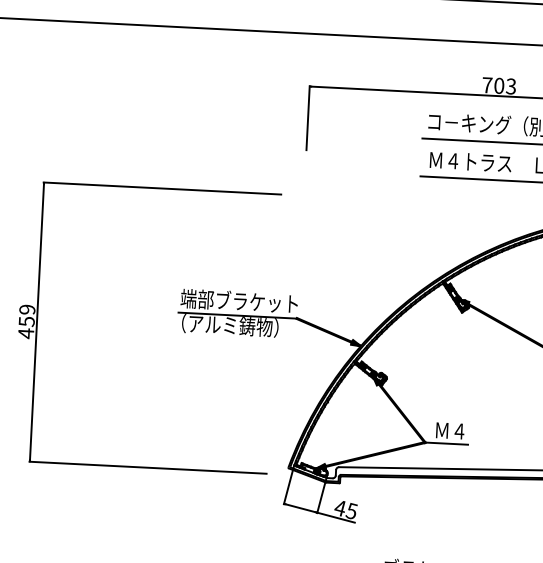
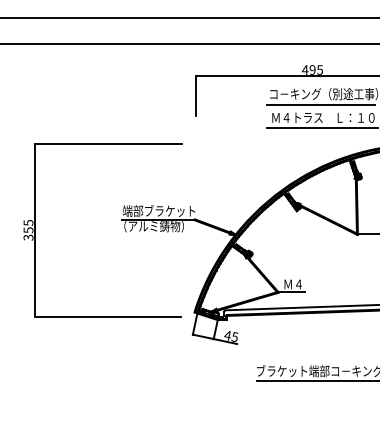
text: (499, 84) -> (312, 69), 703 -> 495
text: (26, 322) -> (28, 230), 459 -> 355

